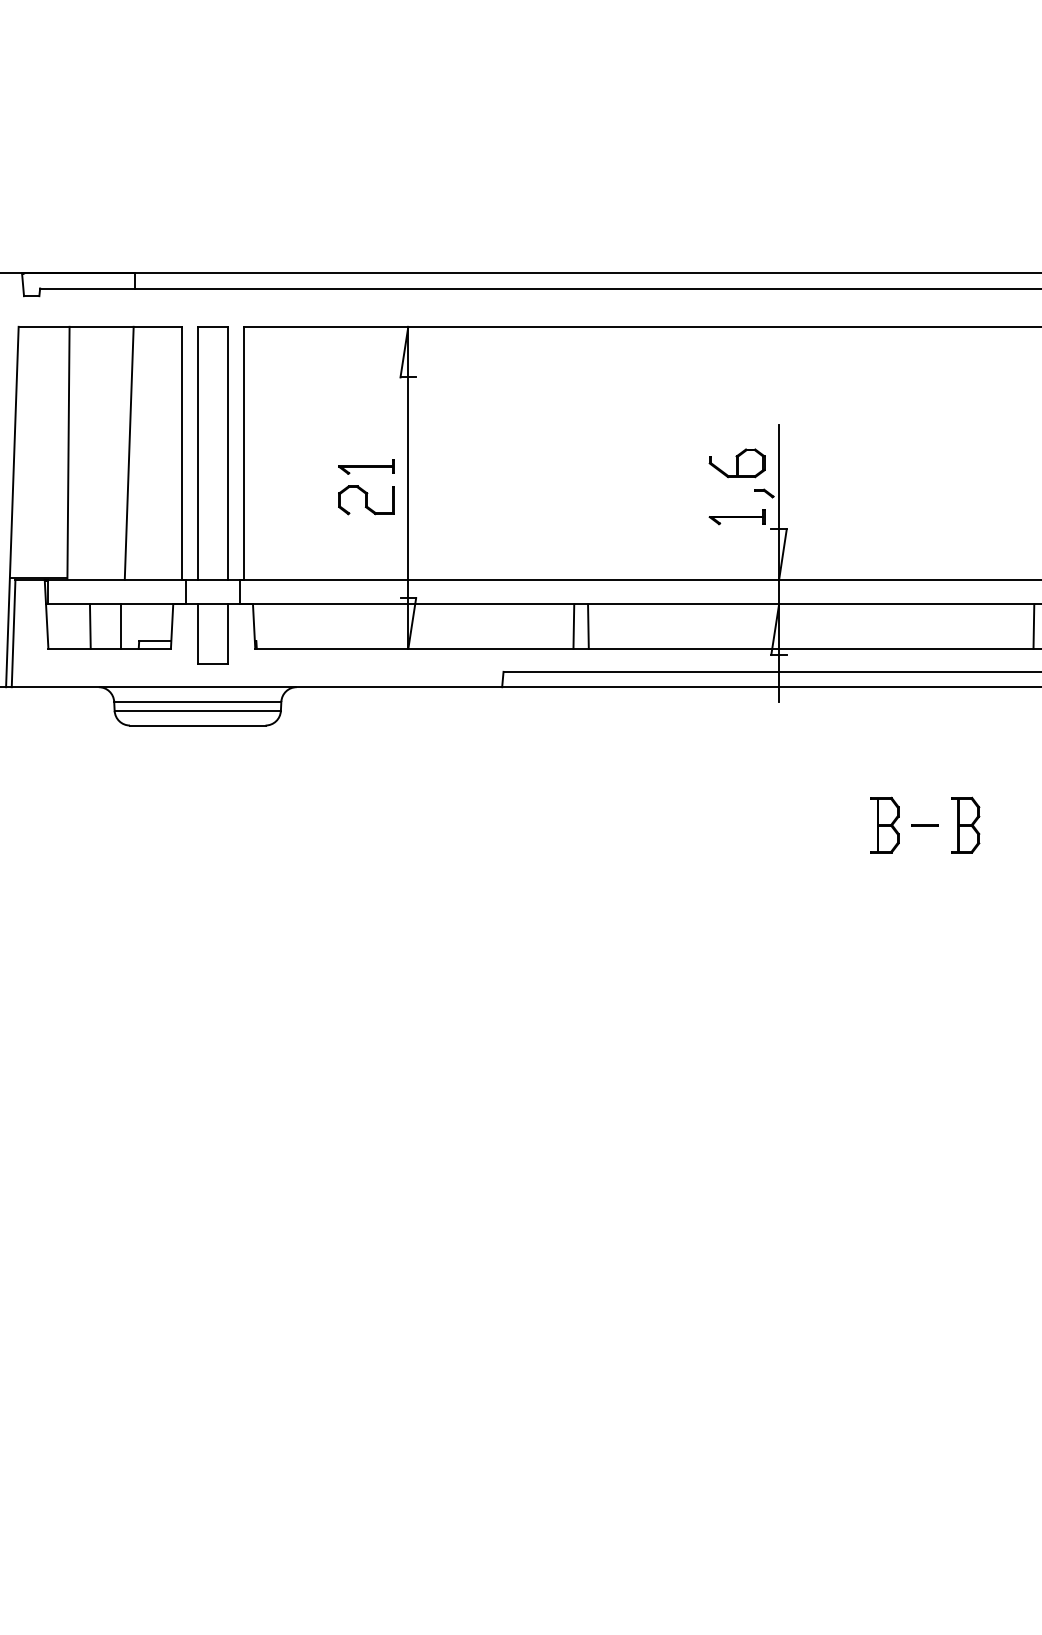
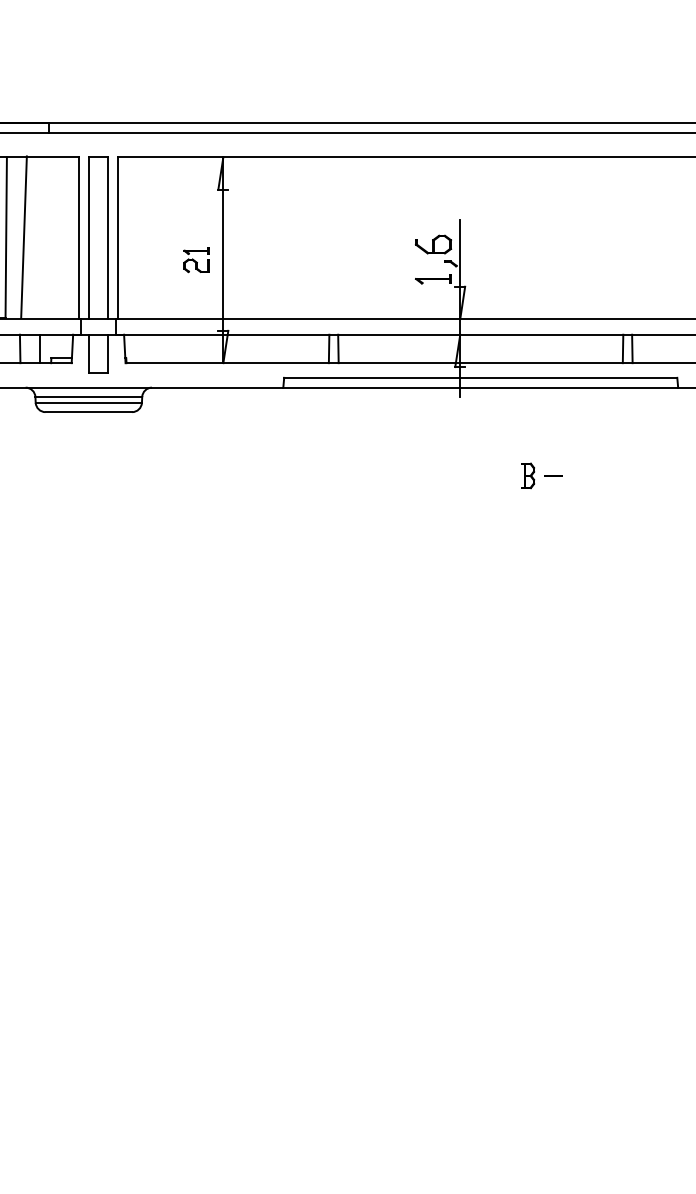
line: (128, 453) -> (23, 237), moved
part: (366, 486) -> (196, 259), size x0.7
part: (884, 824) -> (527, 475), size x0.7
part: (965, 824) -> (579, 475), removed

